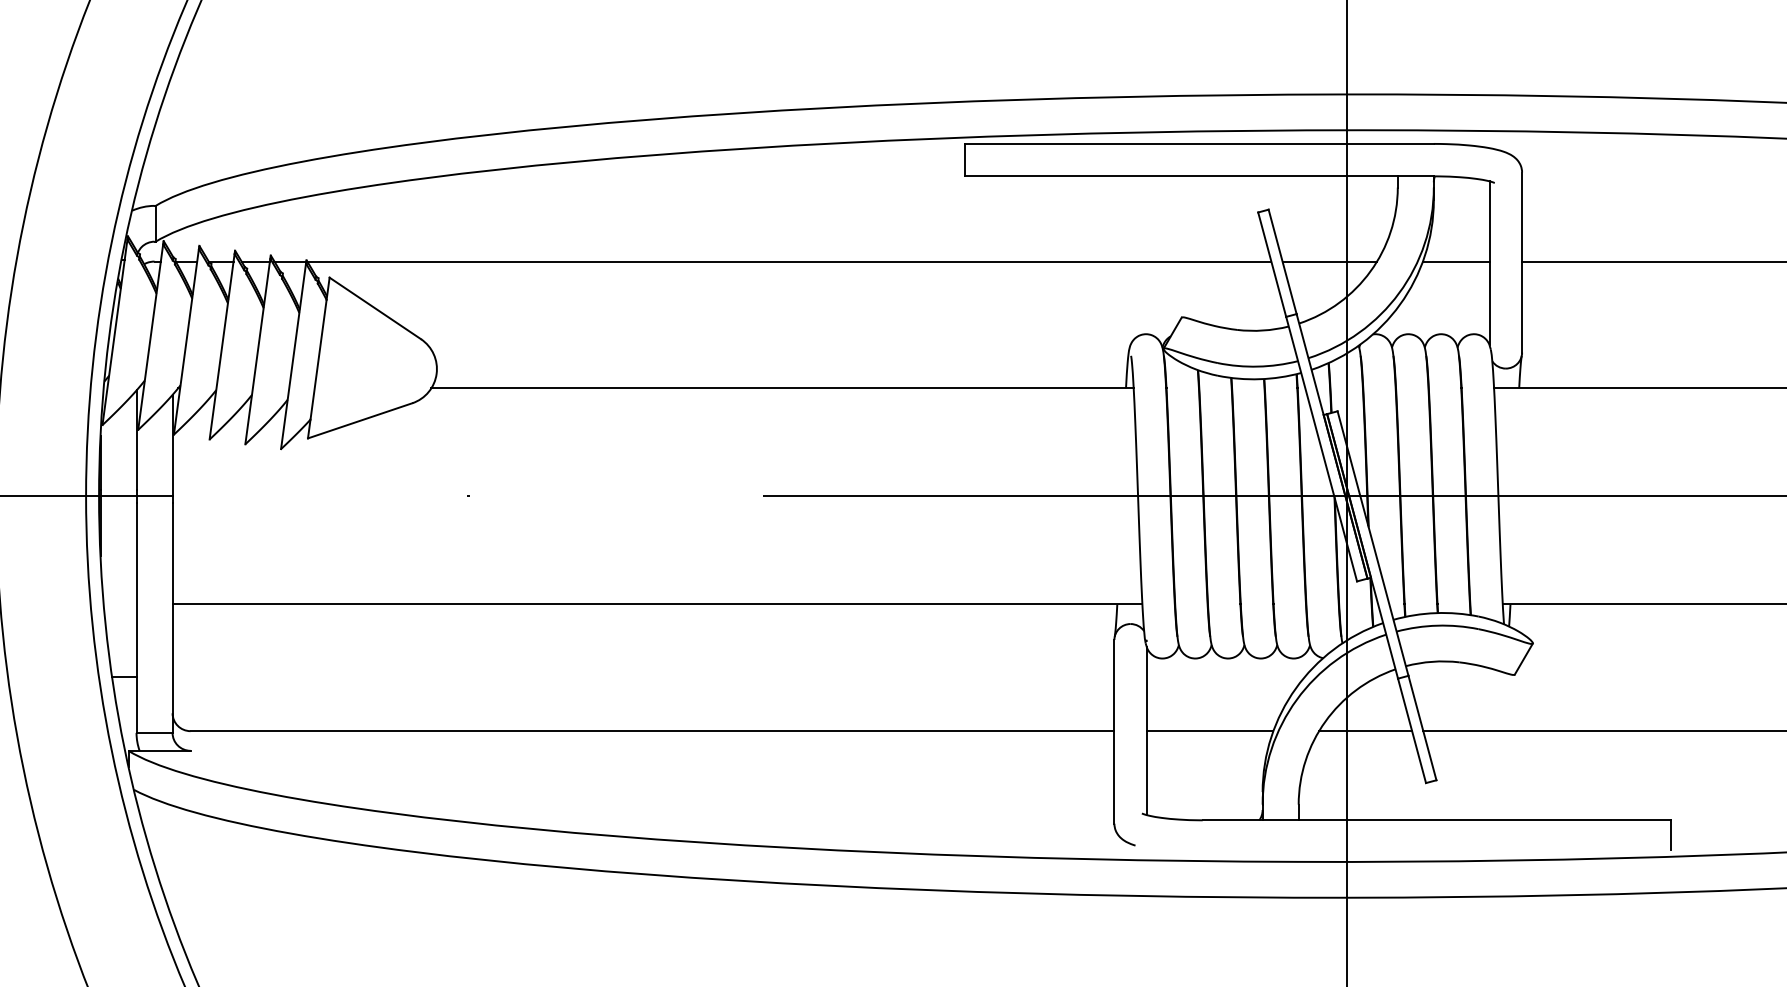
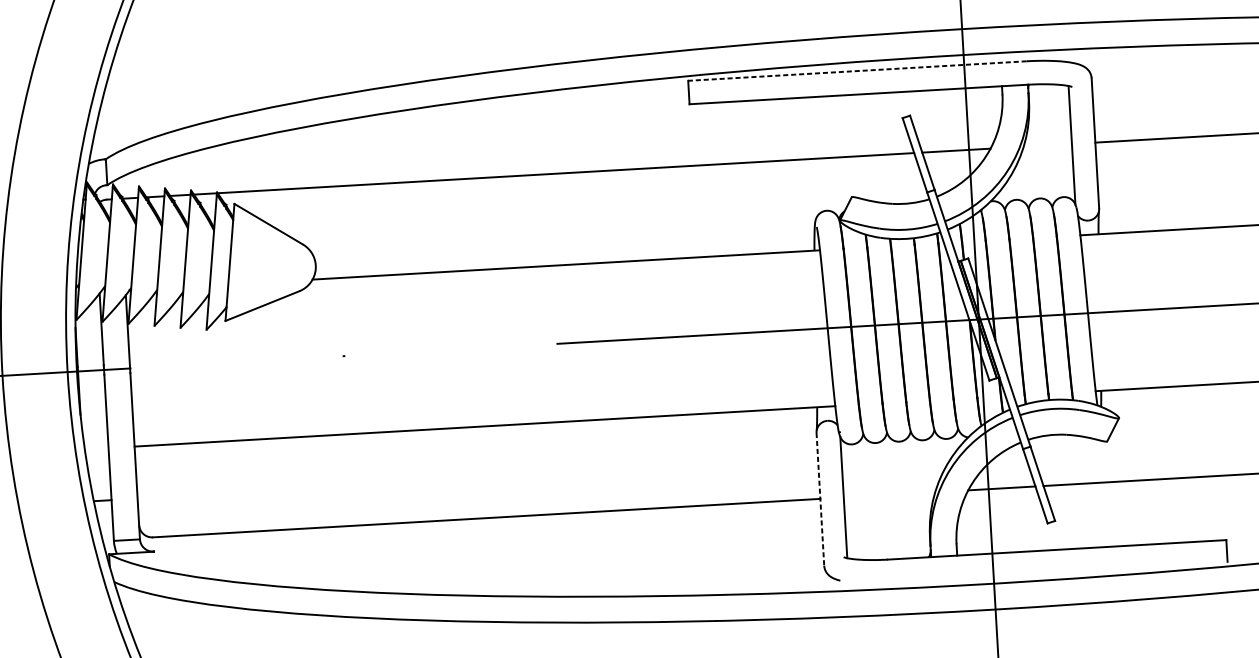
line: (1199, 143) -> (857, 70), solid -> dashed
line: (1455, 261) -> (1047, 145), removed
line: (1114, 731) -> (820, 499), solid -> dashed
line: (1209, 731) -> (889, 495), removed

